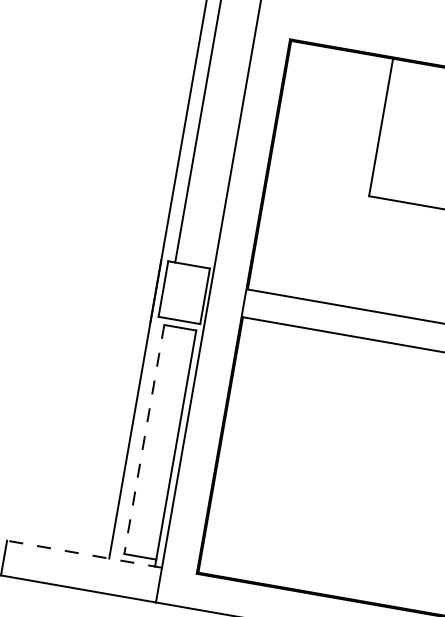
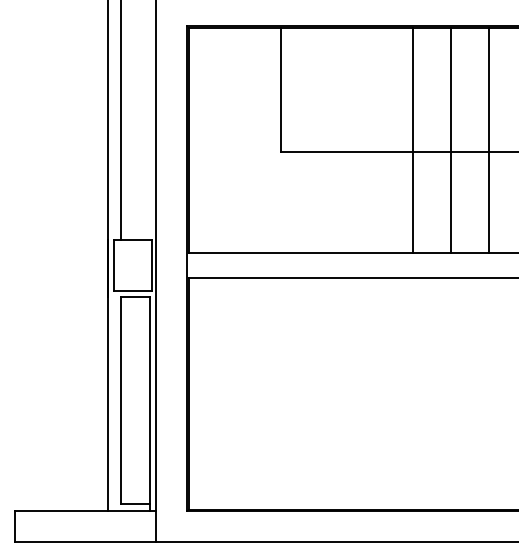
line: (144, 439) -> (120, 400), dashed -> solid
line: (84, 553) -> (85, 510), dashed -> solid

